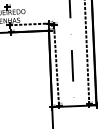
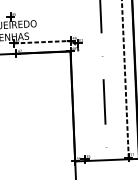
line: (56, 68) -> (81, 105), removed

